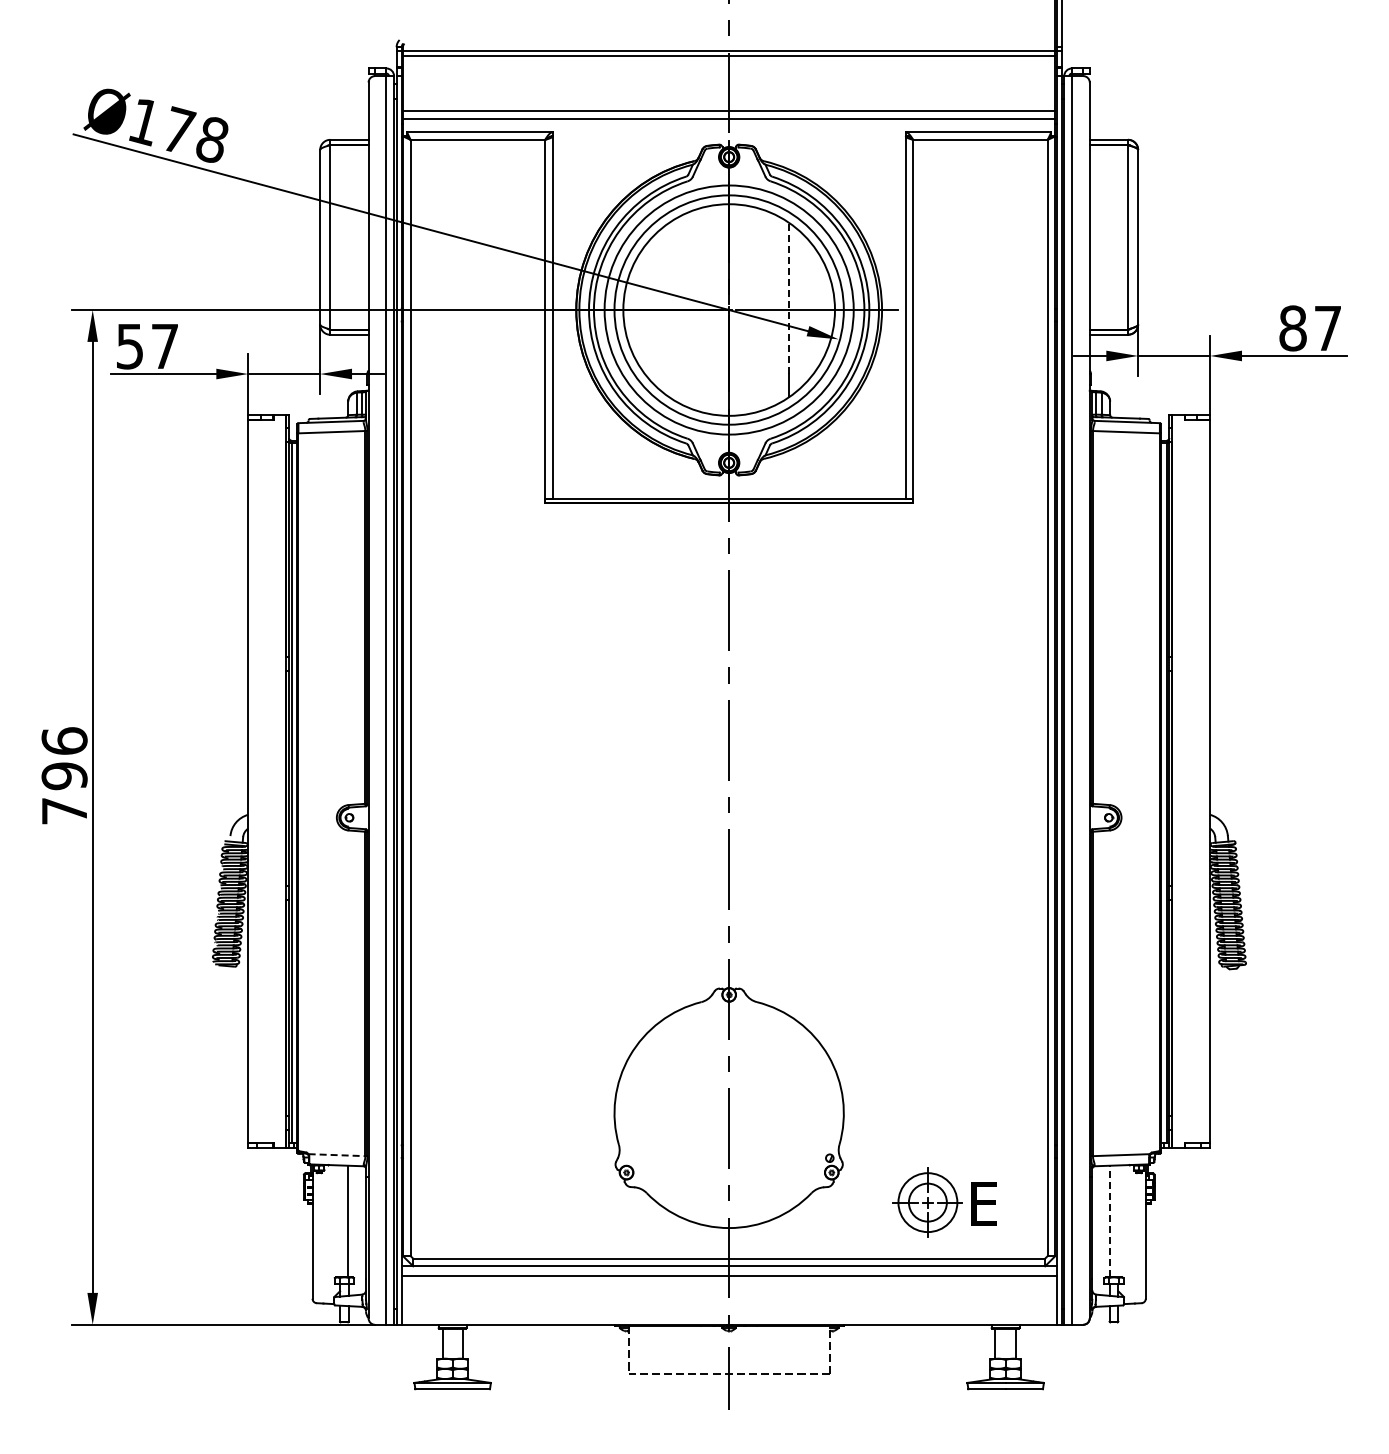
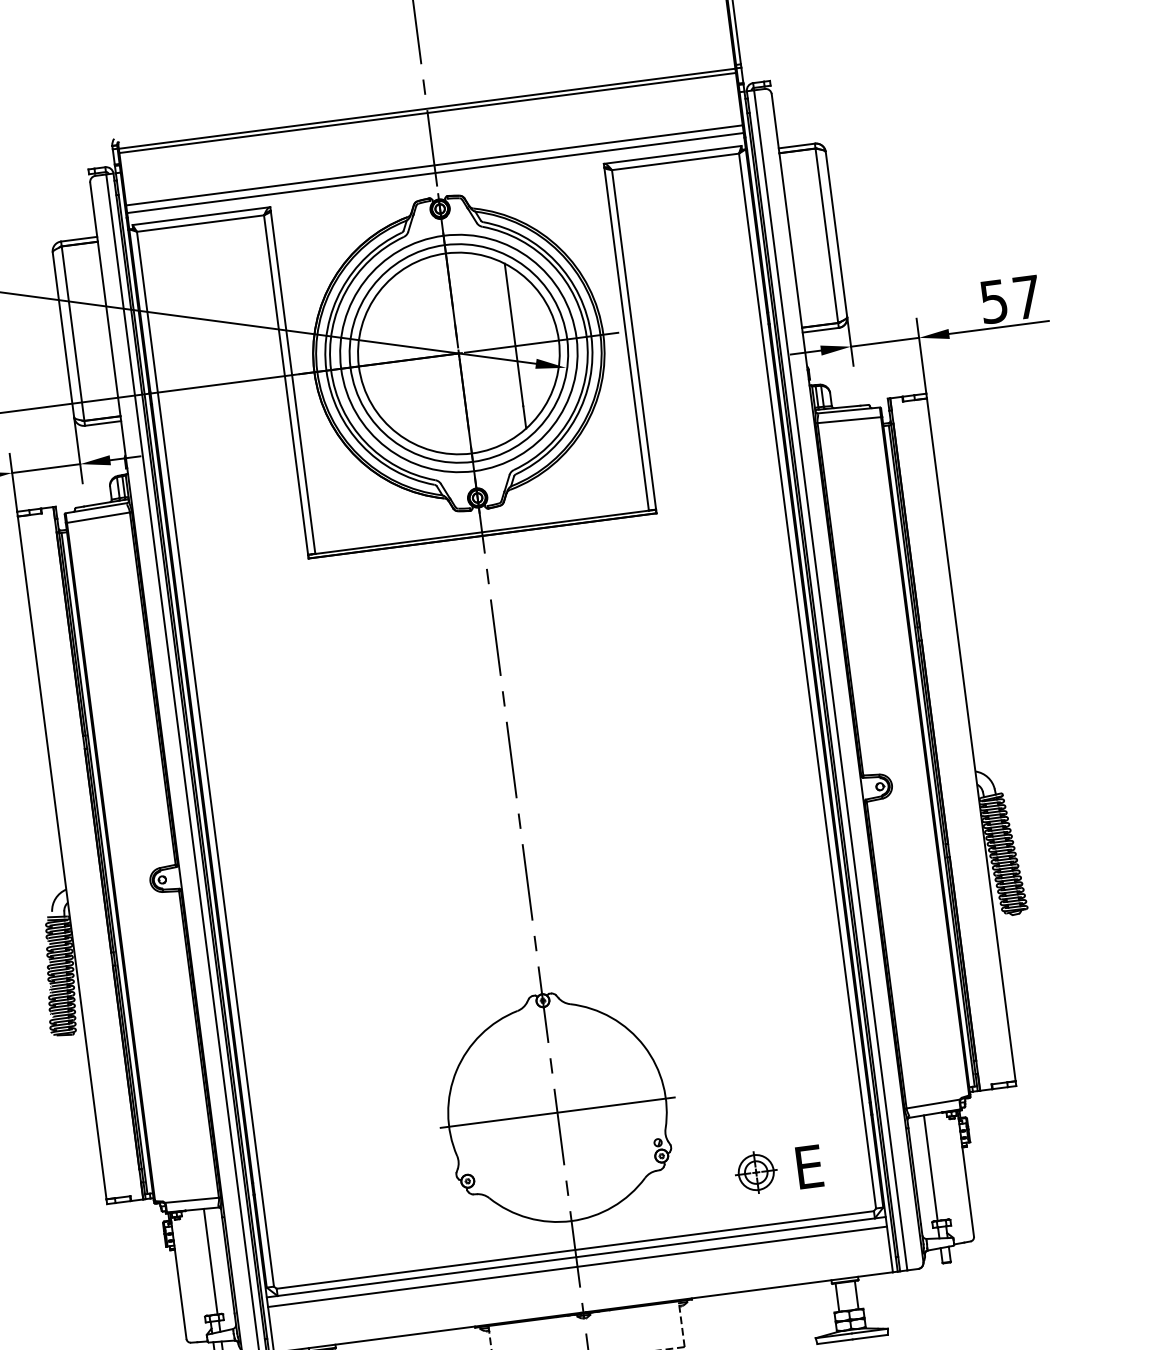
line: (789, 297) -> (514, 334), dashed -> solid
text: (1292, 328) -> (993, 301), 87 -> 57
line: (729, 1113) -> (557, 1112), added
line: (337, 1155) -> (192, 1200), dashed -> solid
part: (927, 1202) -> (755, 1172), size x0.62
line: (1110, 1221) -> (931, 1168), dashed -> solid

